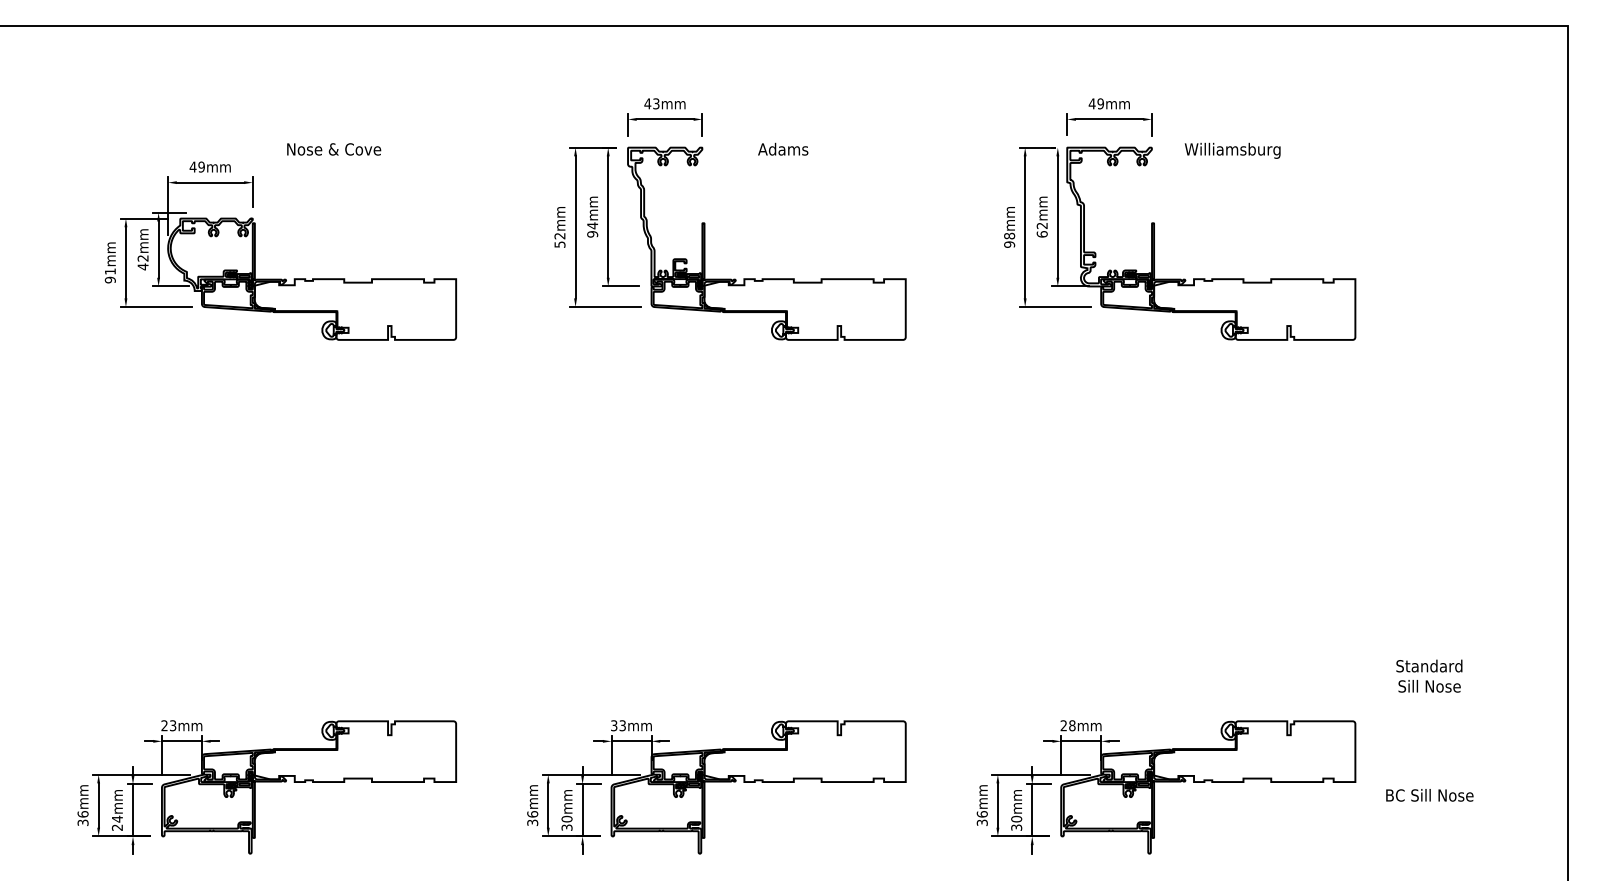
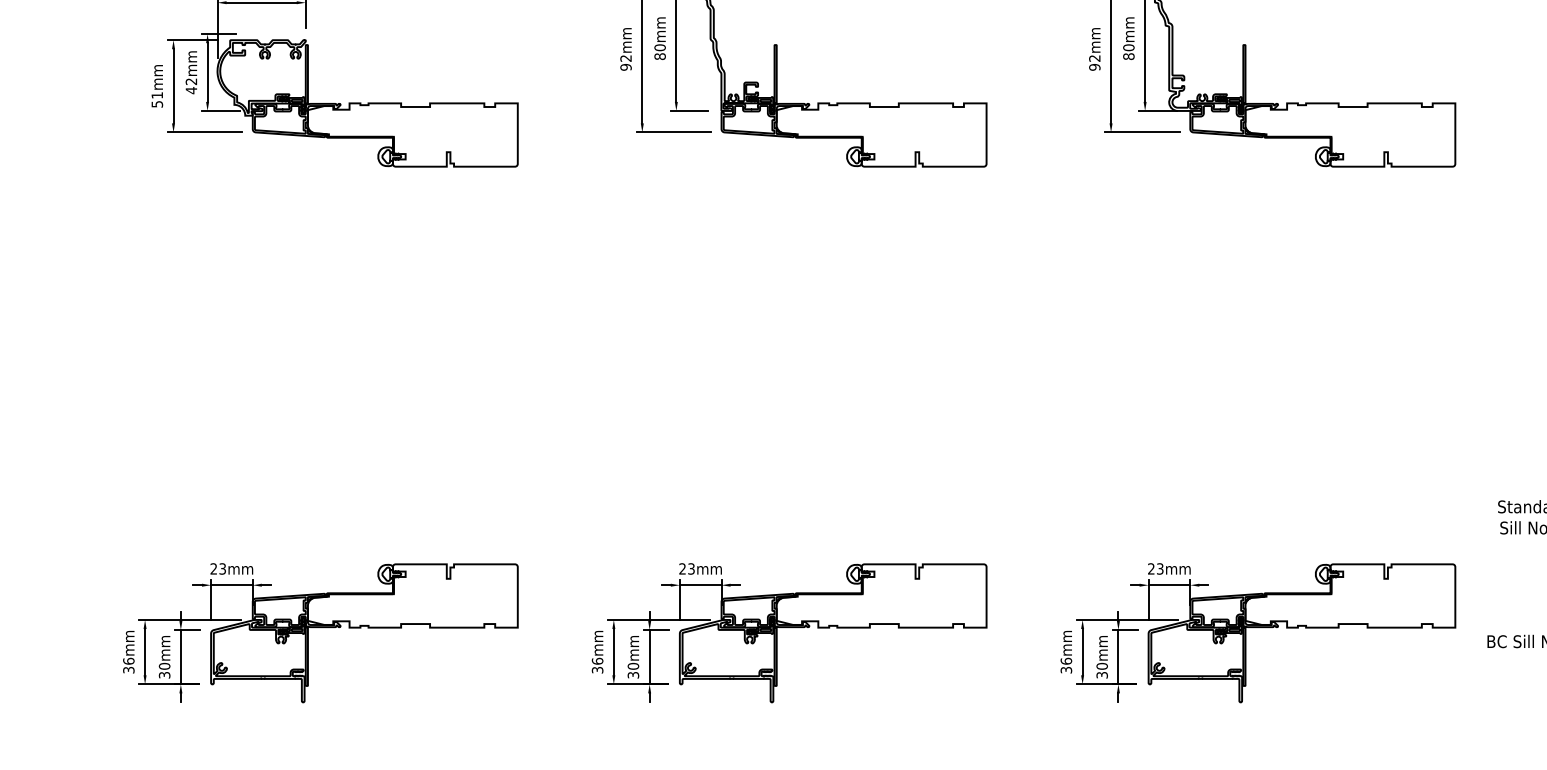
text: (592, 229) -> (659, 51), 94mm -> 80mm
text: (1041, 229) -> (1128, 51), 62mm -> 80mm
text: (1009, 235) -> (1094, 57), 98mm -> 92mm
text: (559, 244) -> (625, 67), 52mm -> 92mm
text: (109, 279) -> (156, 103), 91mm -> 51mm
text: (614, 725) -> (682, 568), 33mm -> 23mm
text: (1072, 725) -> (1160, 568), 28mm -> 23mm
text: (116, 822) -> (163, 669), 24mm -> 30mm

